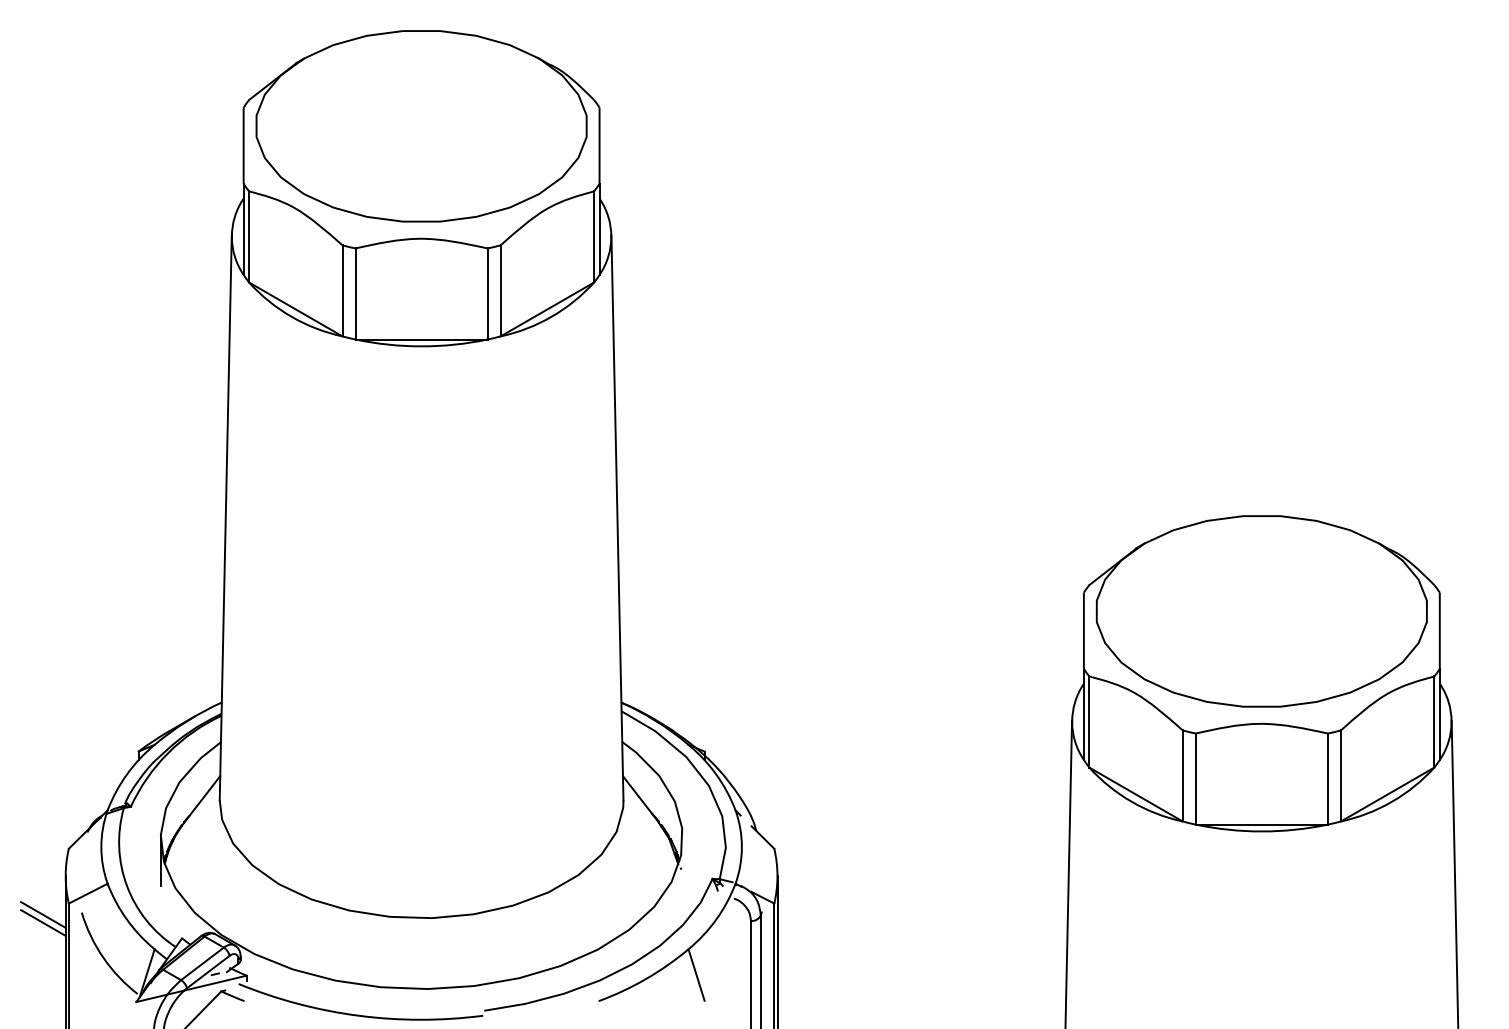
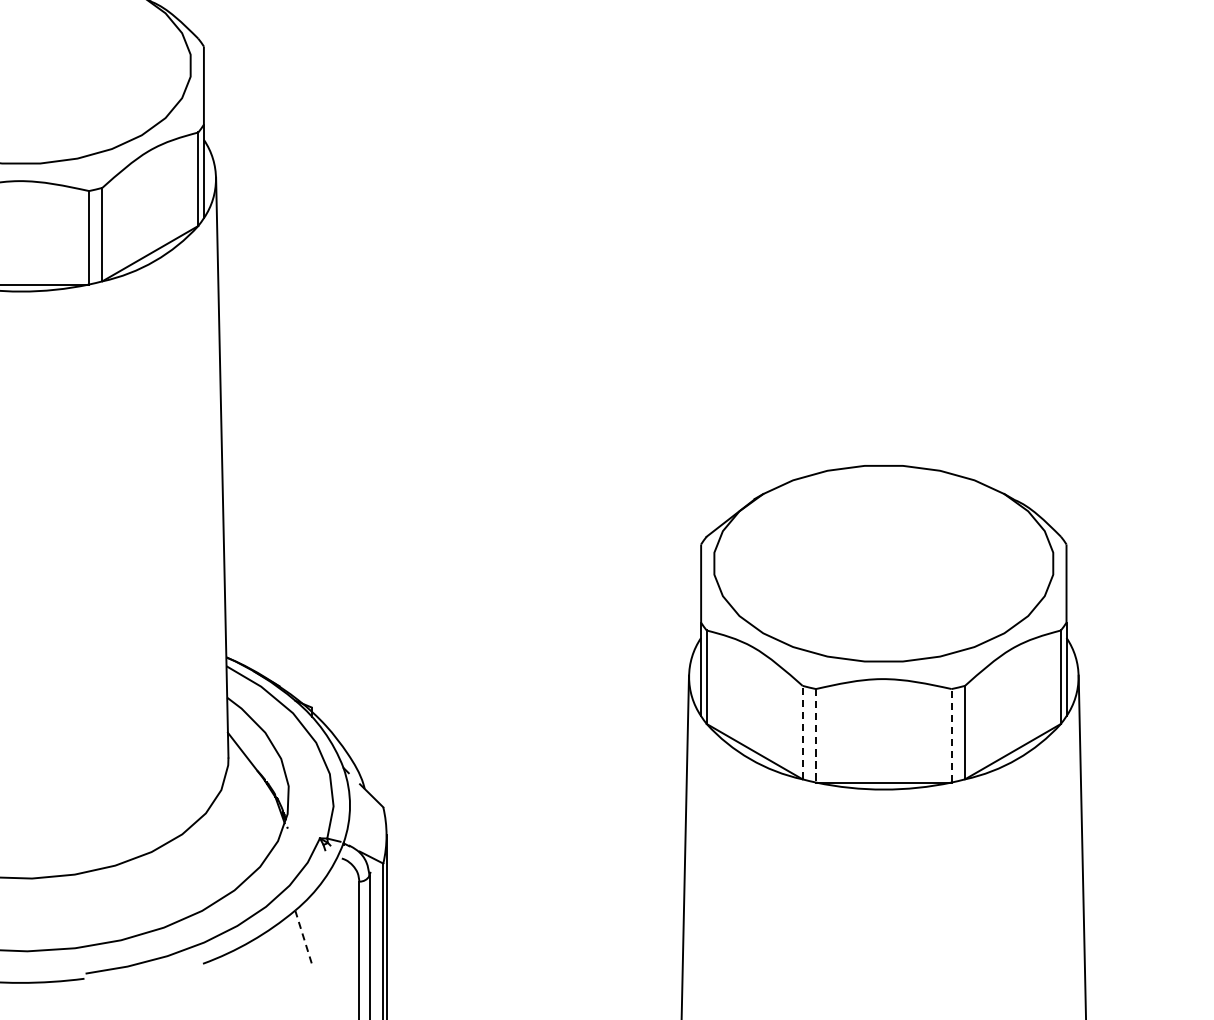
line: (1182, 775) -> (802, 732), solid -> dashed
line: (1195, 779) -> (815, 736), solid -> dashed
line: (1327, 779) -> (951, 736), solid -> dashed
line: (696, 975) -> (303, 937), solid -> dashed

